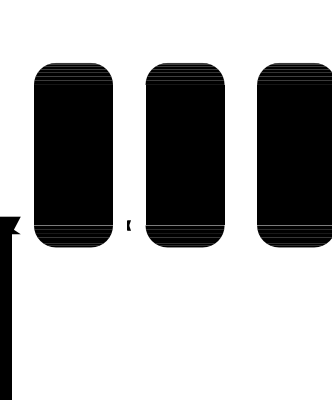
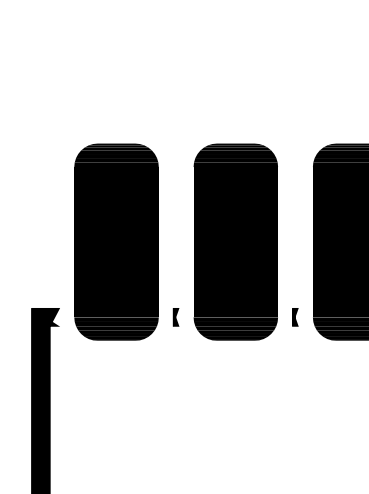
part: (128, 225) -> (175, 317), size x1.67
part: (240, 225) -> (295, 317), added

